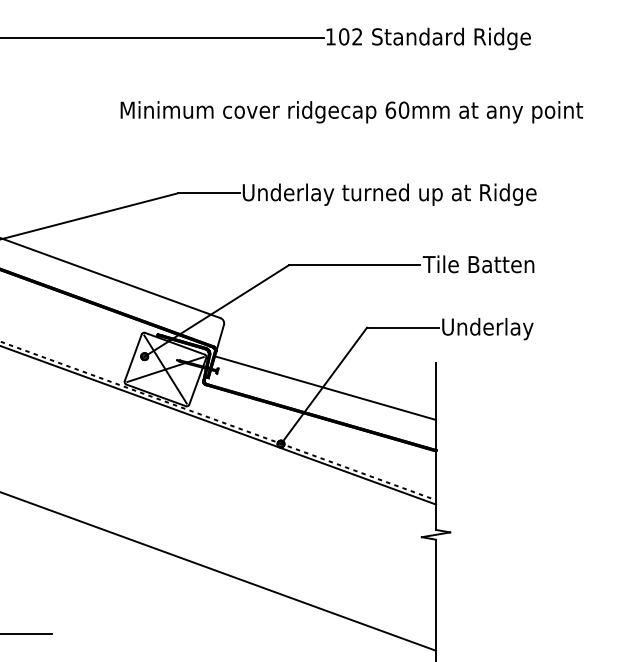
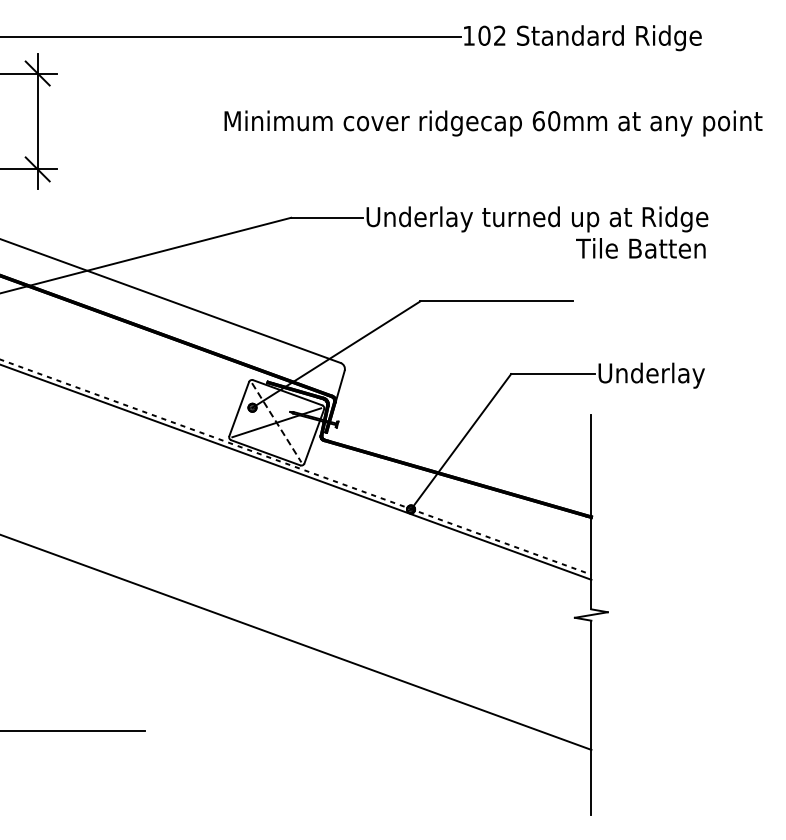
text: (478, 264) -> (640, 248), moved
line: (165, 369) -> (276, 422), solid -> dashed
line: (325, 388) -> (462, 444), removed

